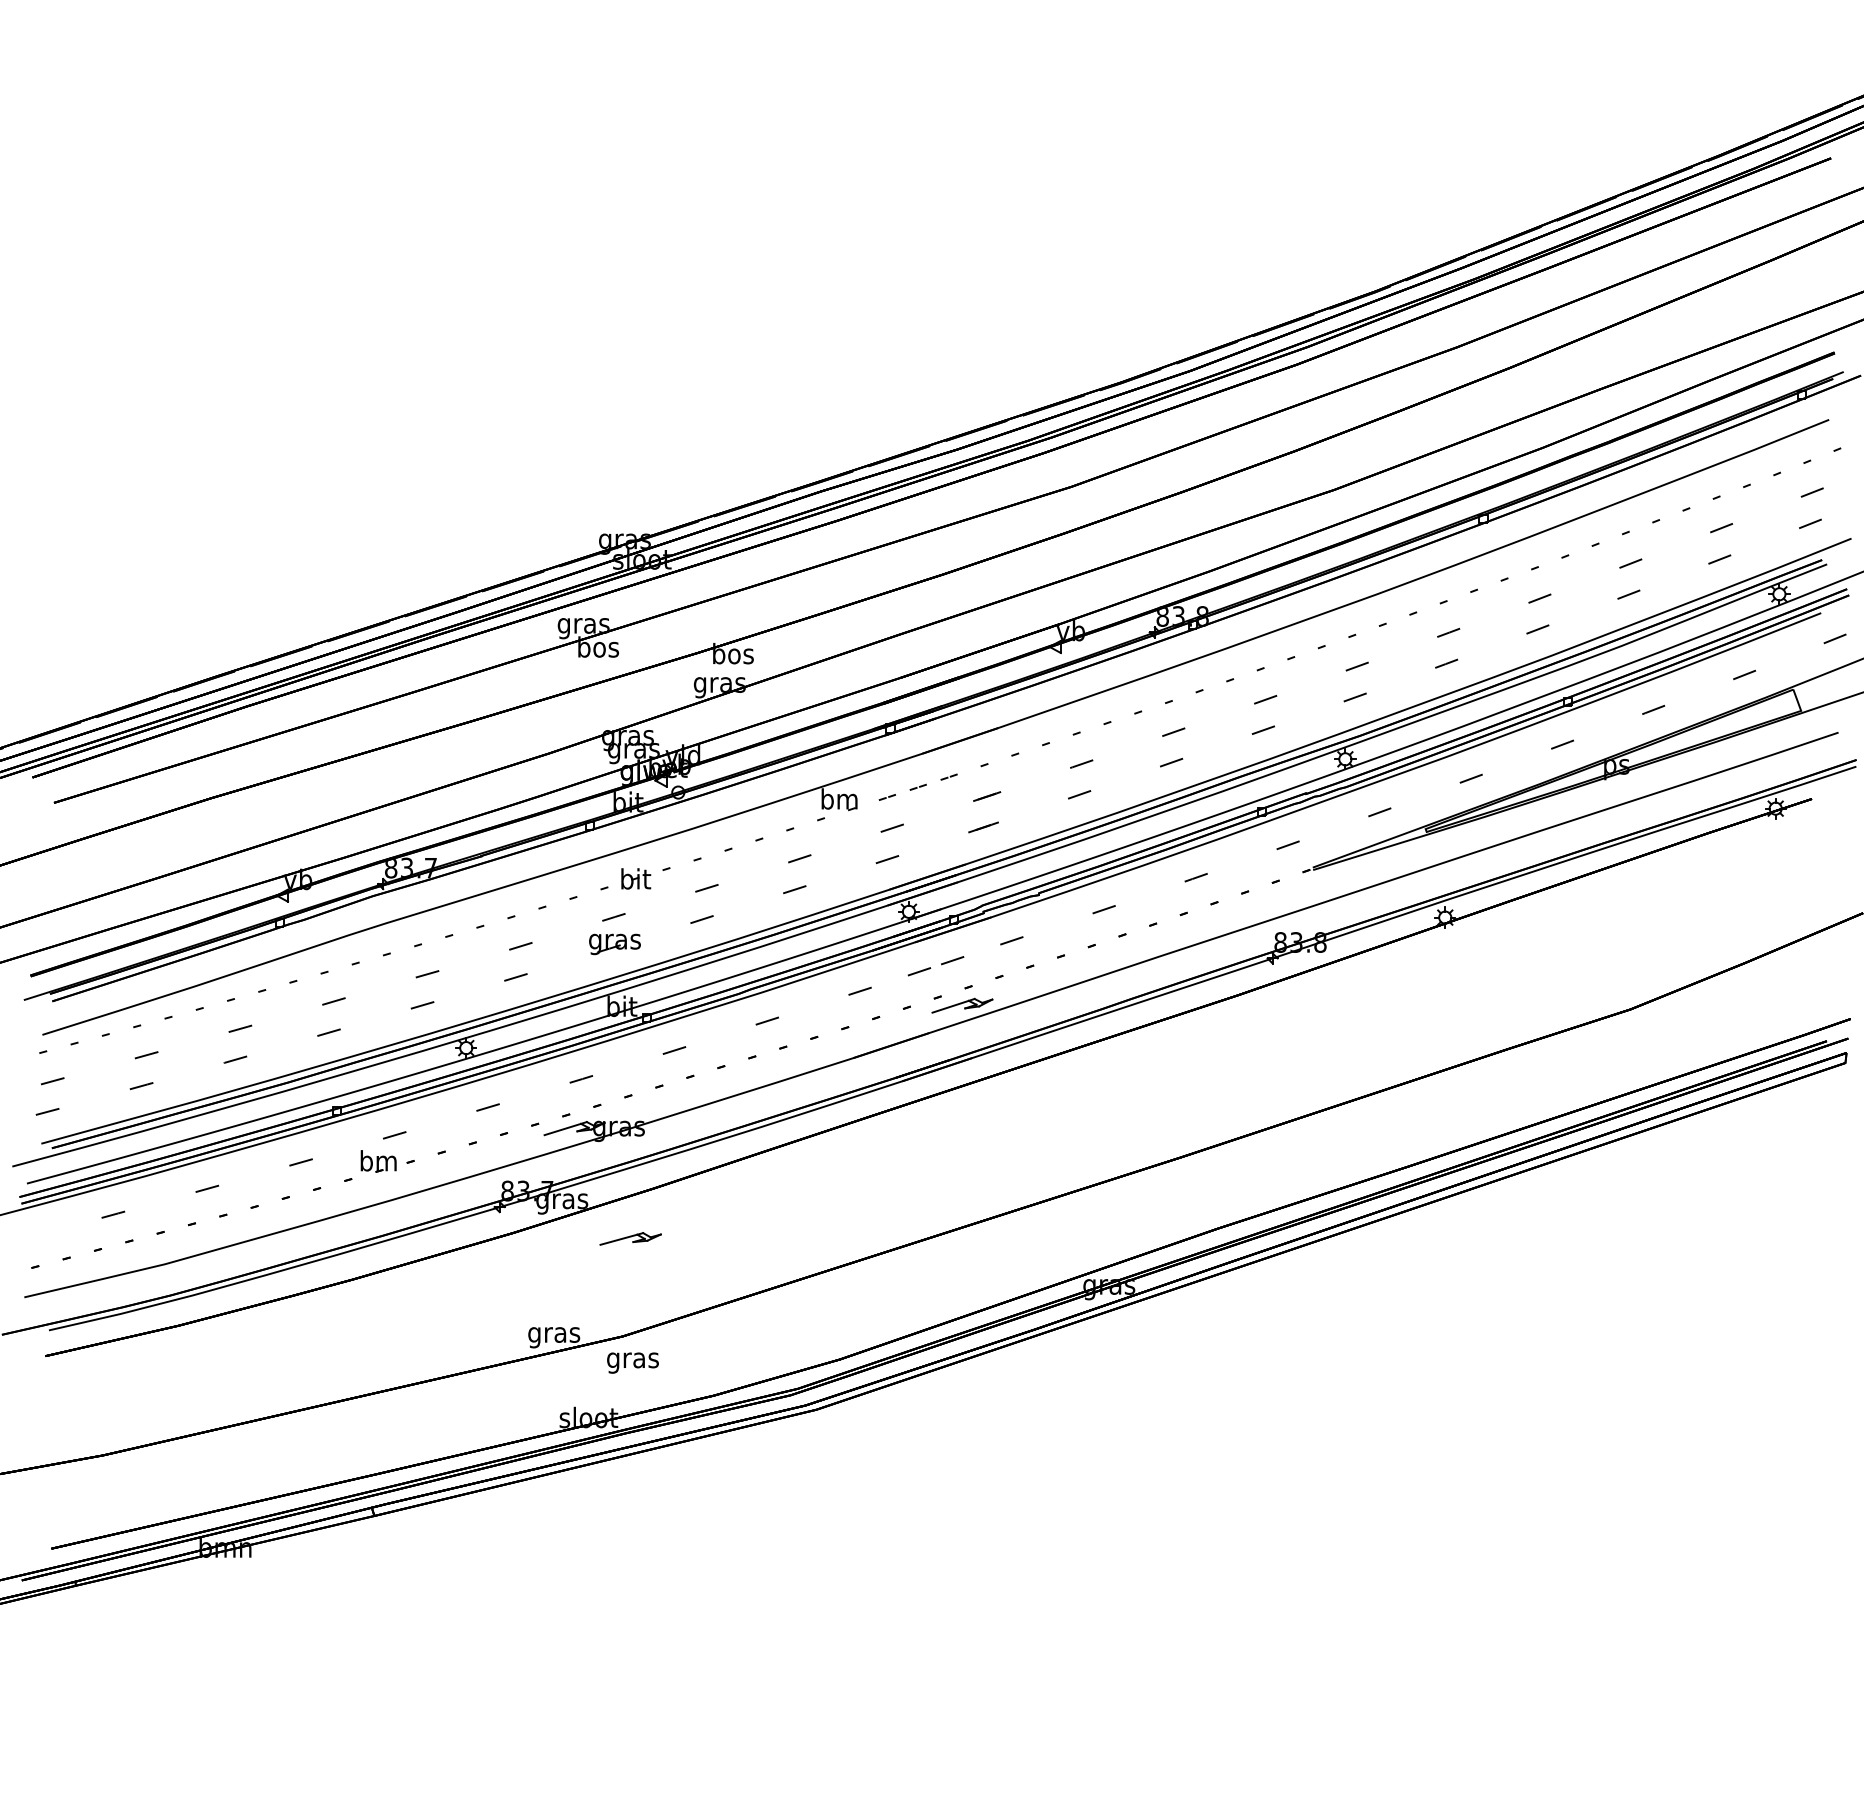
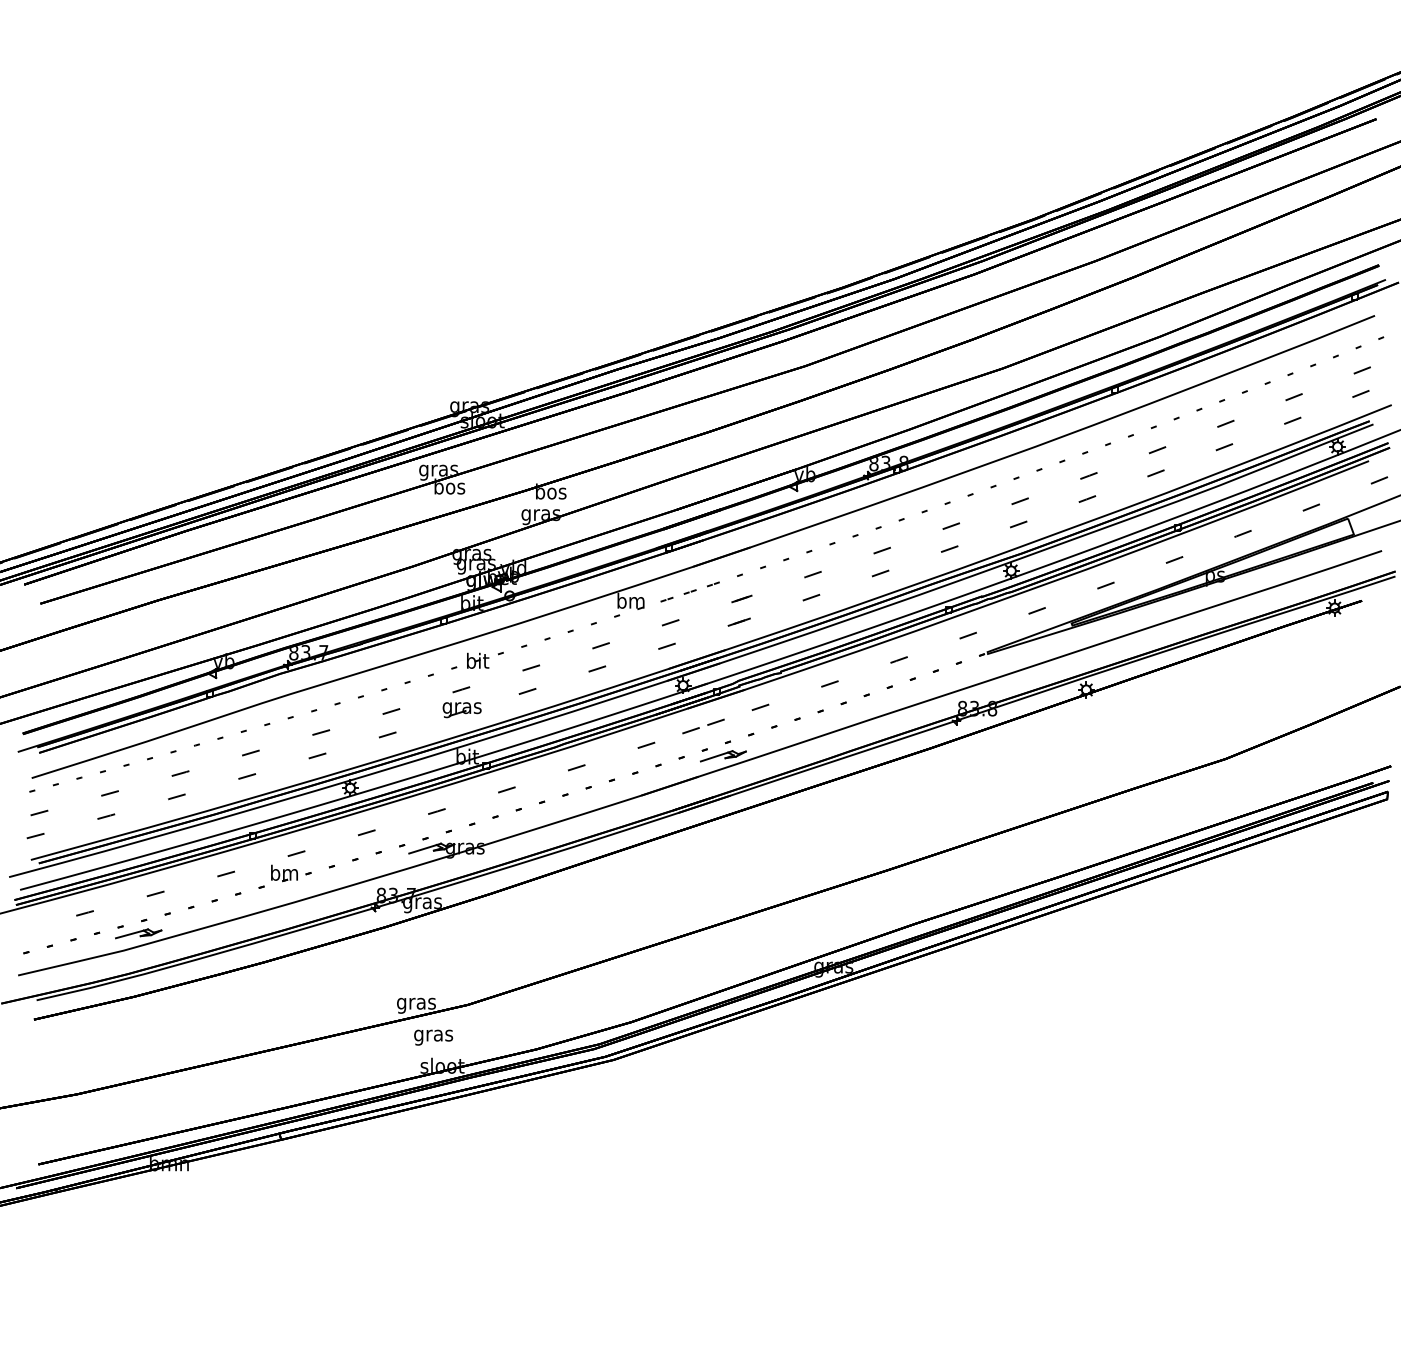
part: (630, 1238) -> (138, 933), moved
text: (632, 1362) -> (433, 1037), moved

